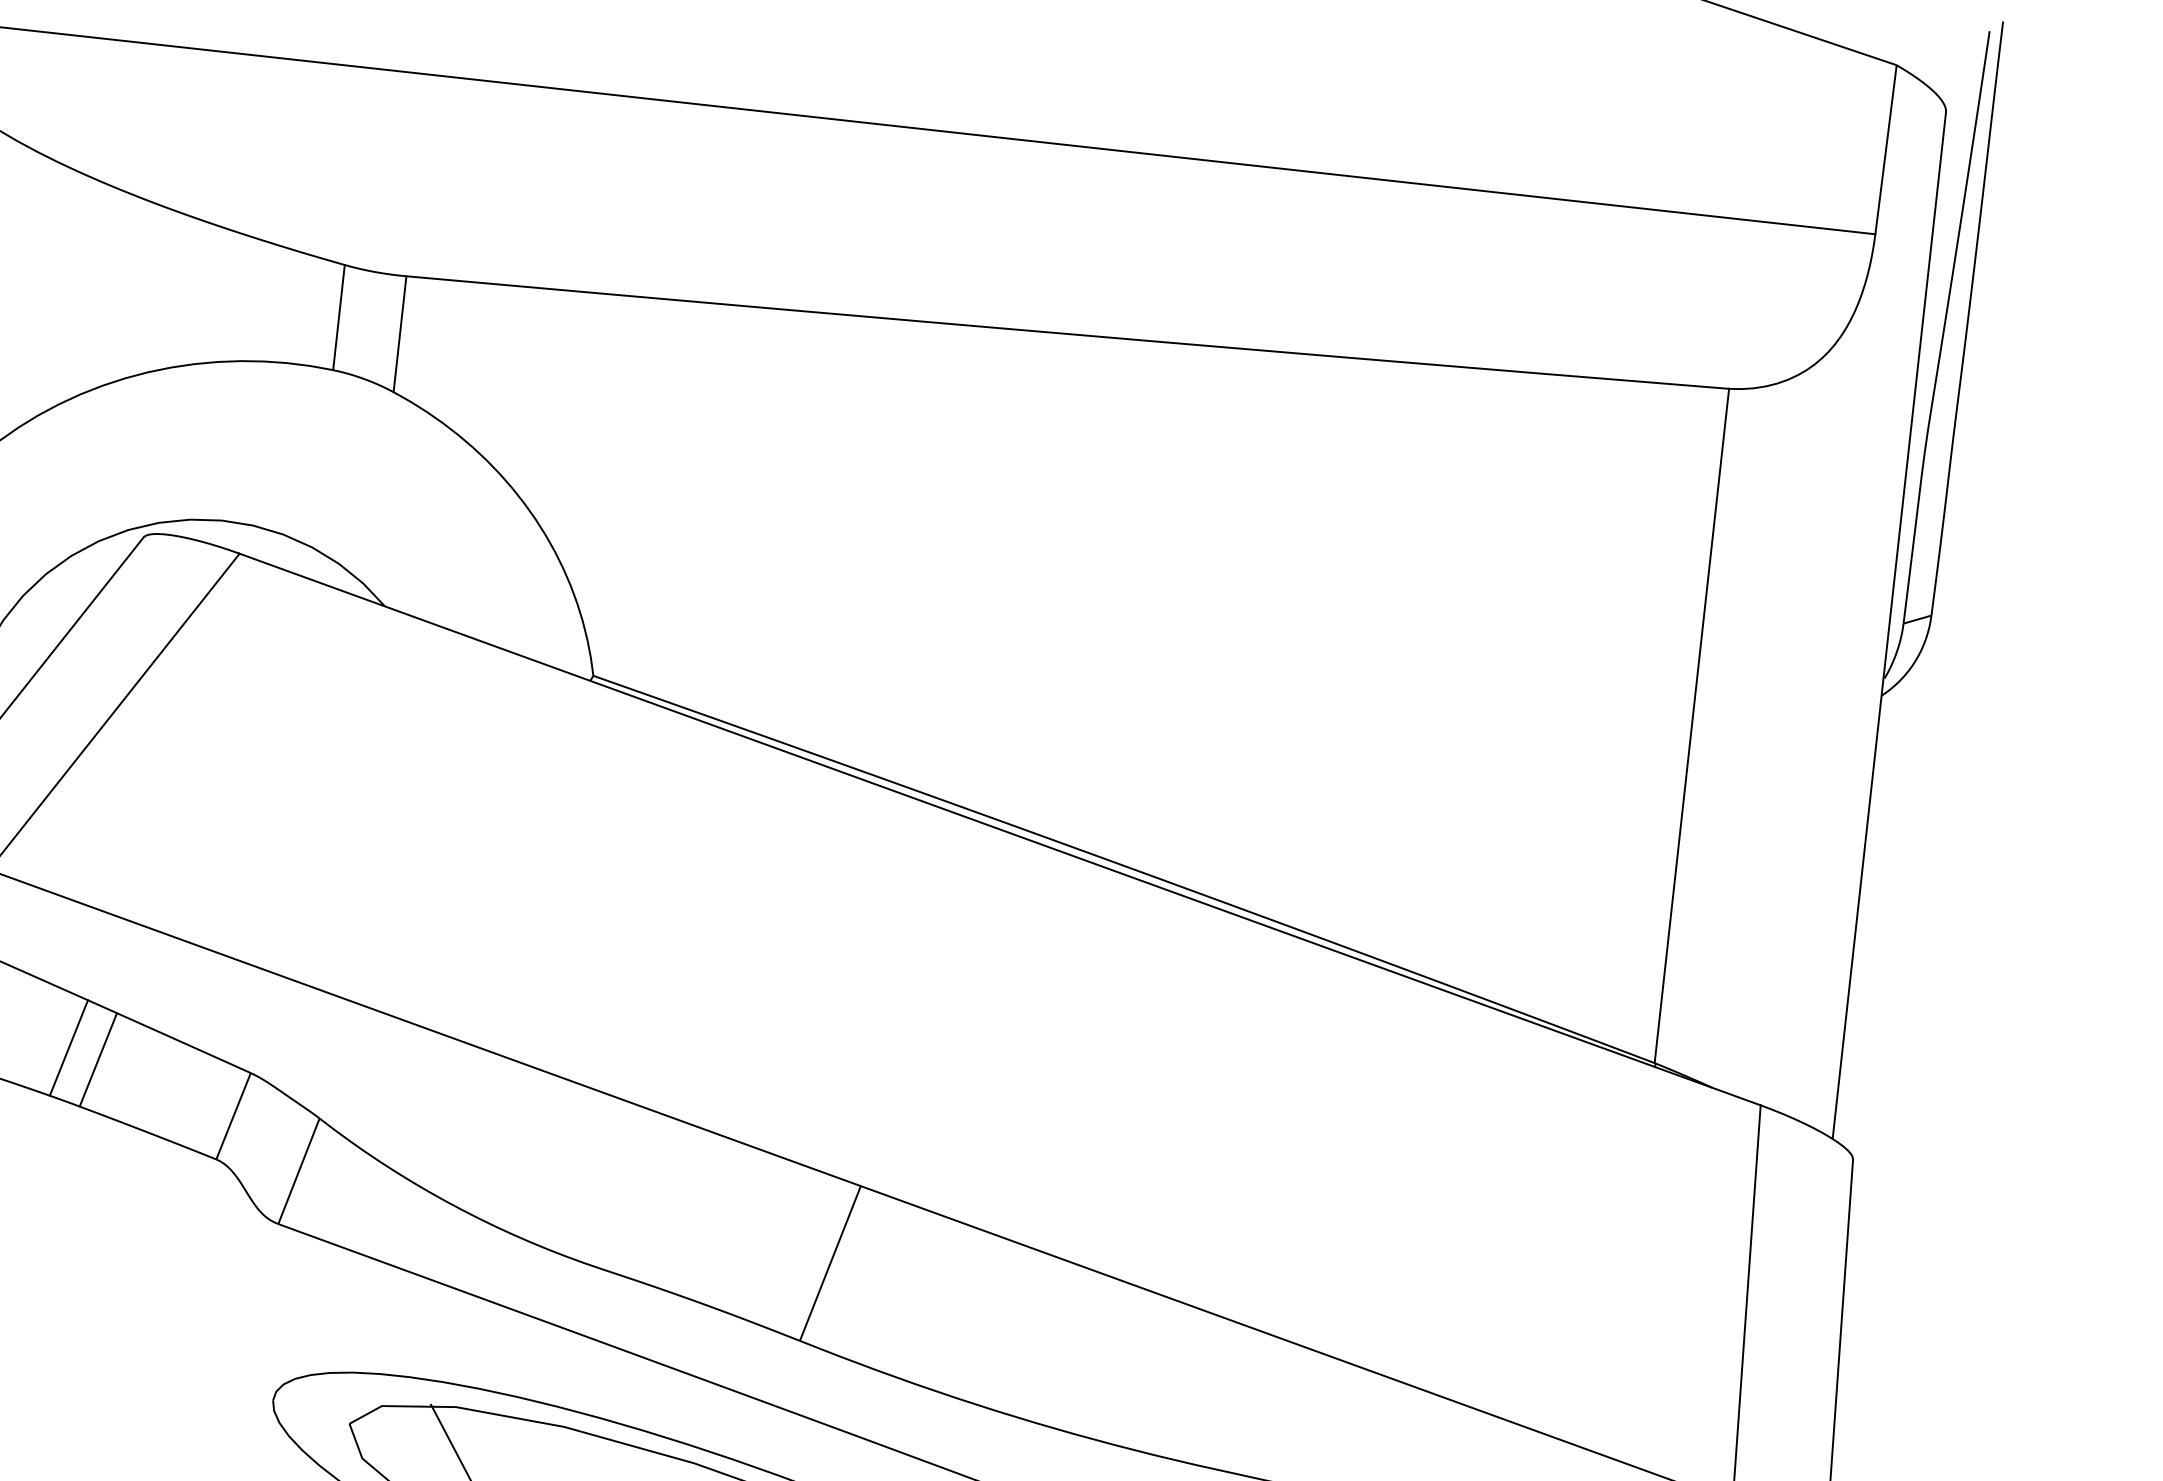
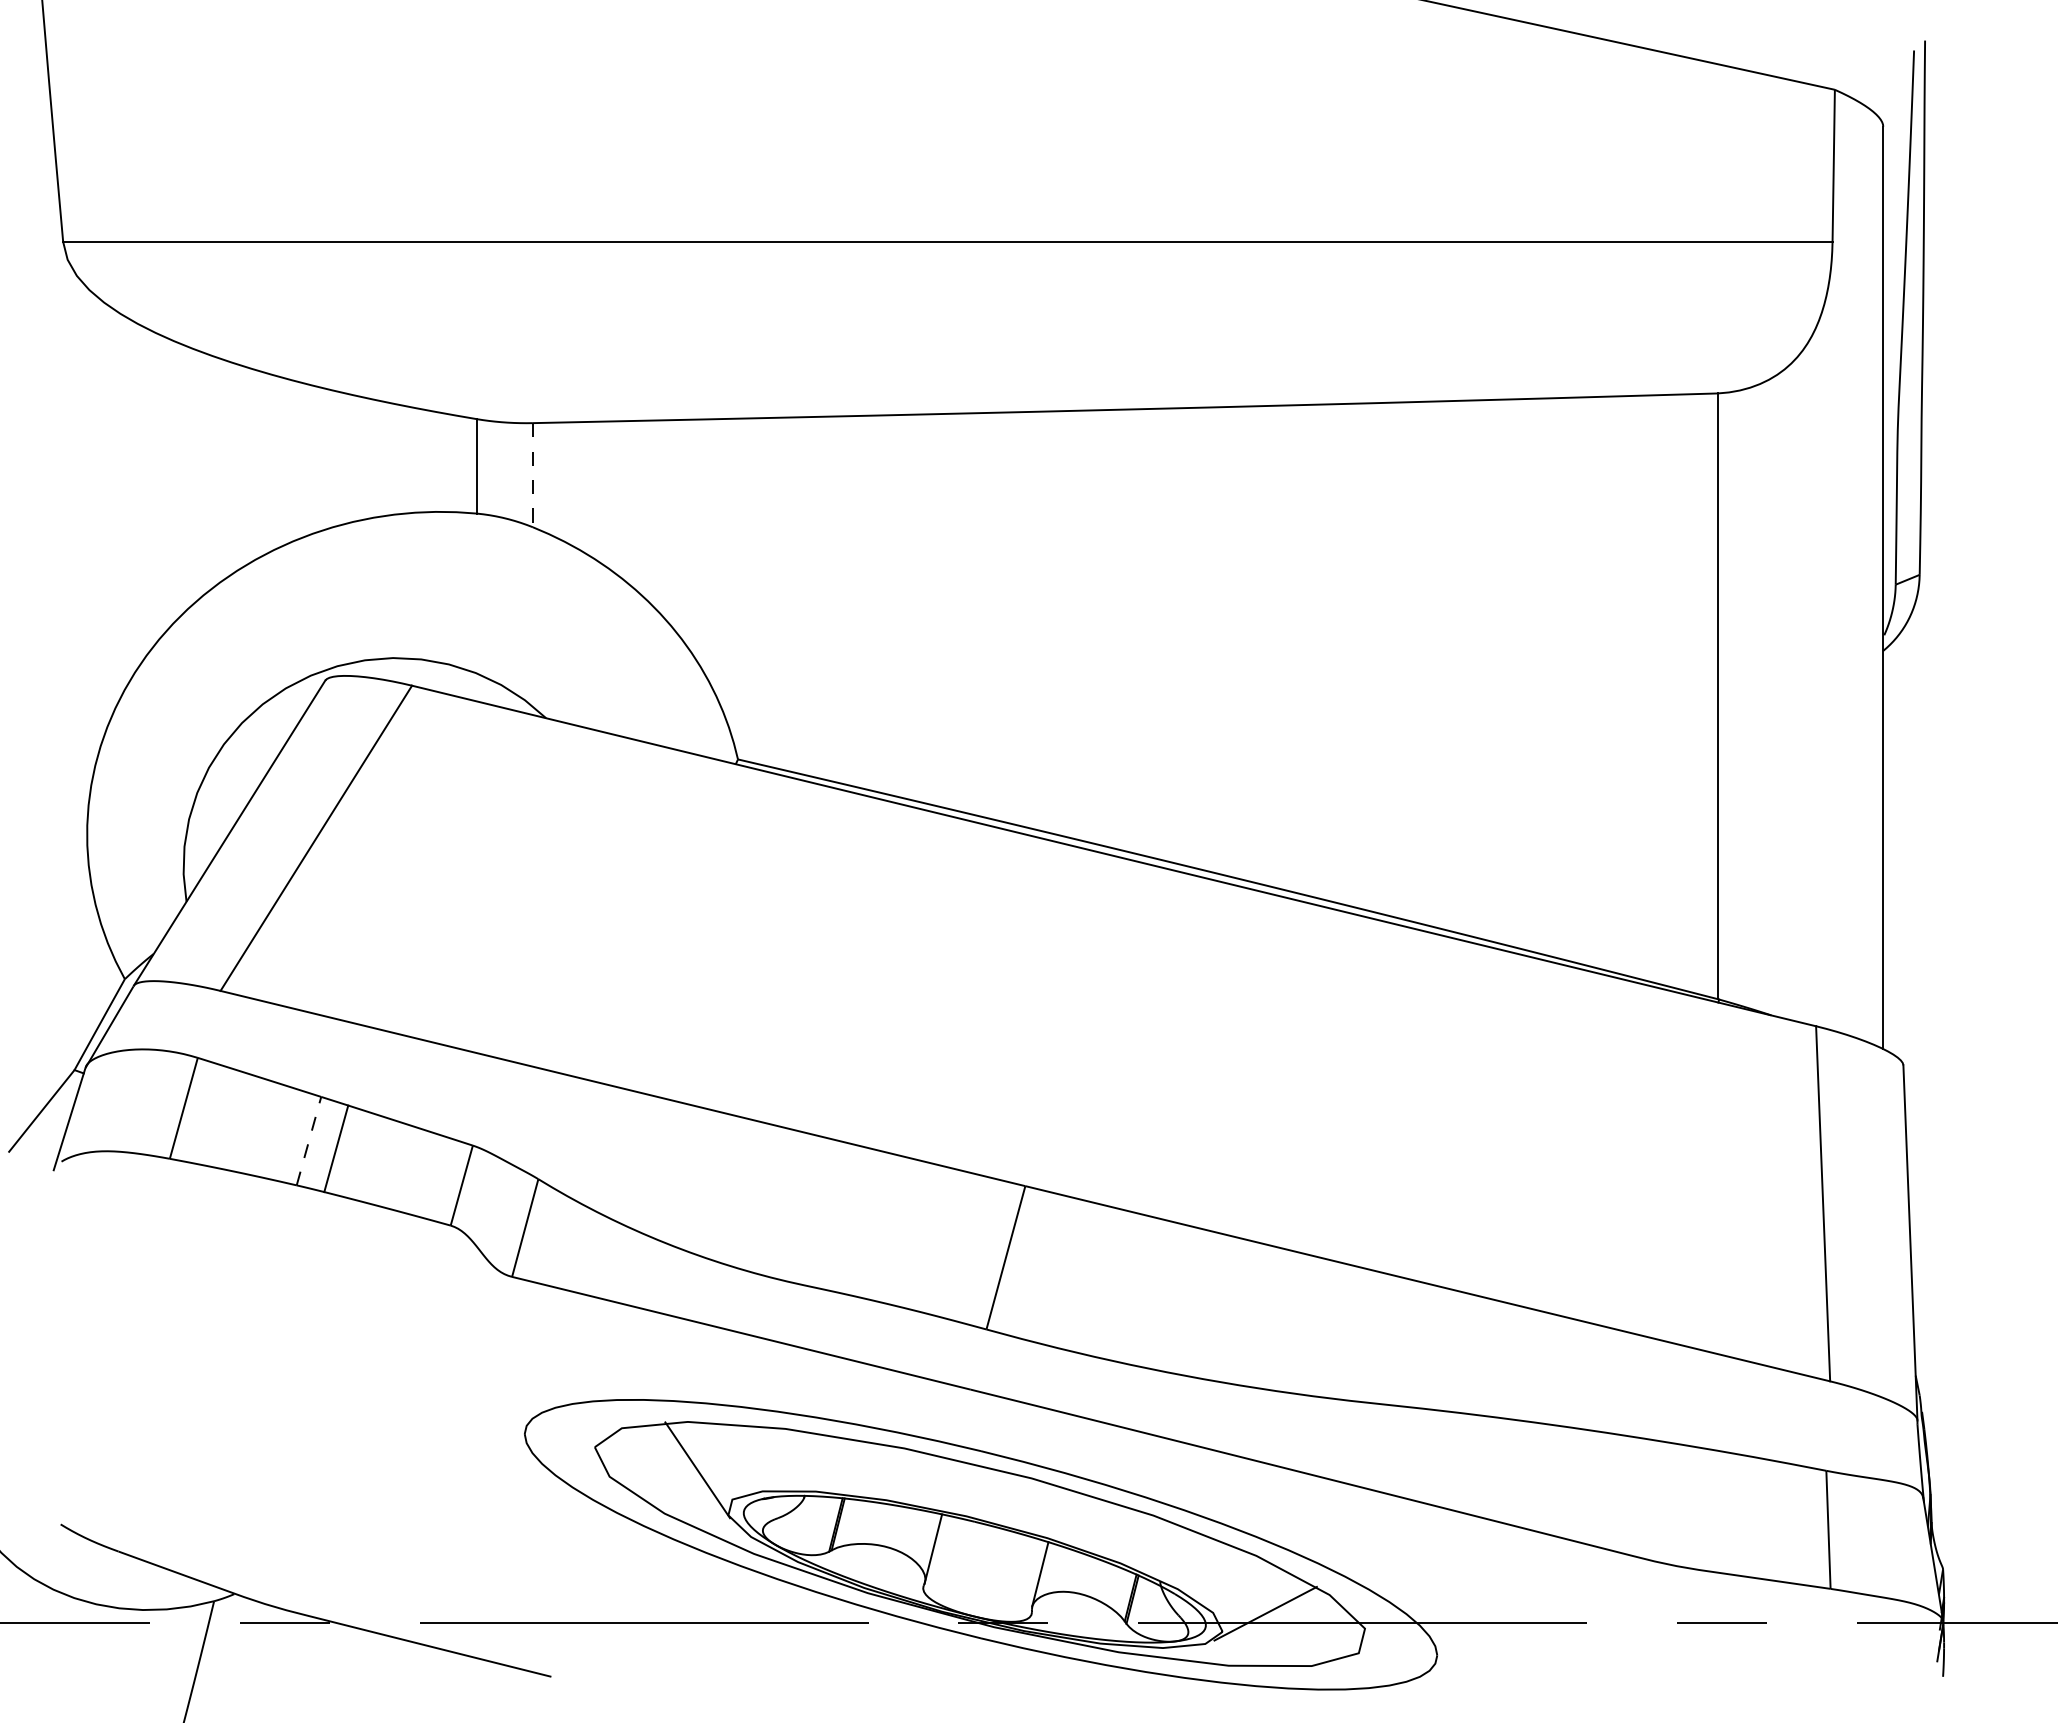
line: (399, 334) -> (532, 475), solid -> dashed
line: (68, 1048) -> (308, 1141), solid -> dashed

